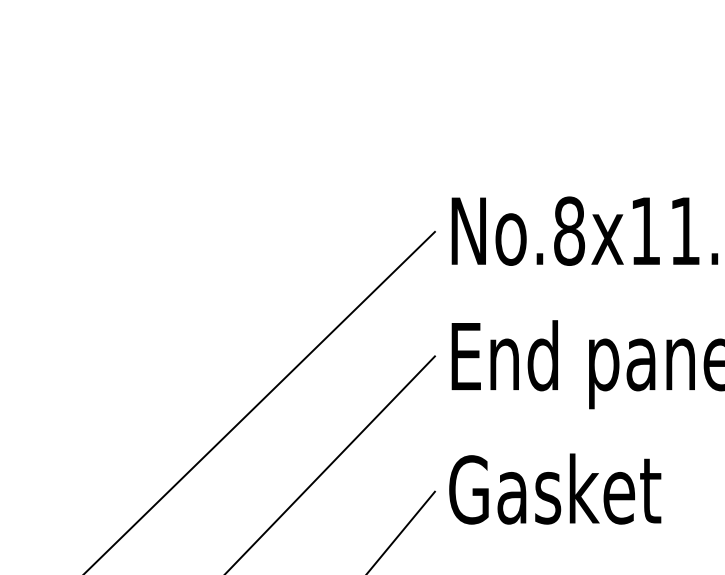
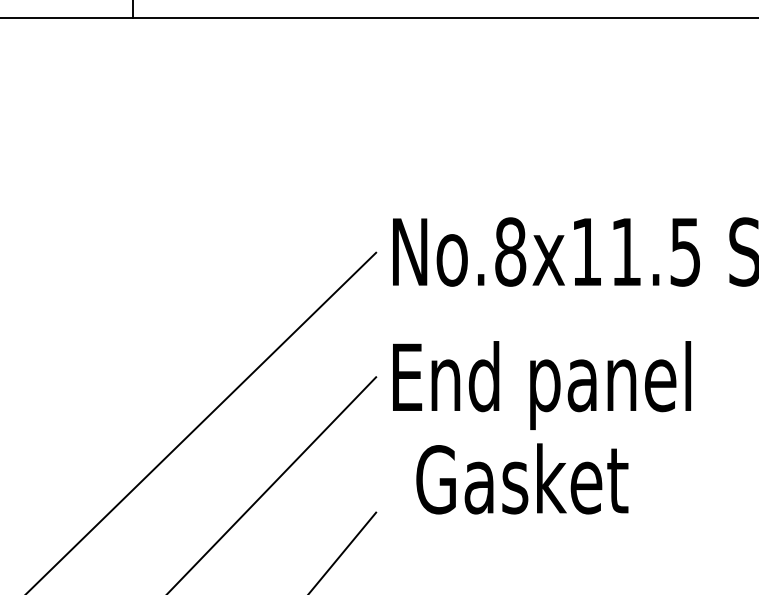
text: (555, 488) -> (522, 478), moved

